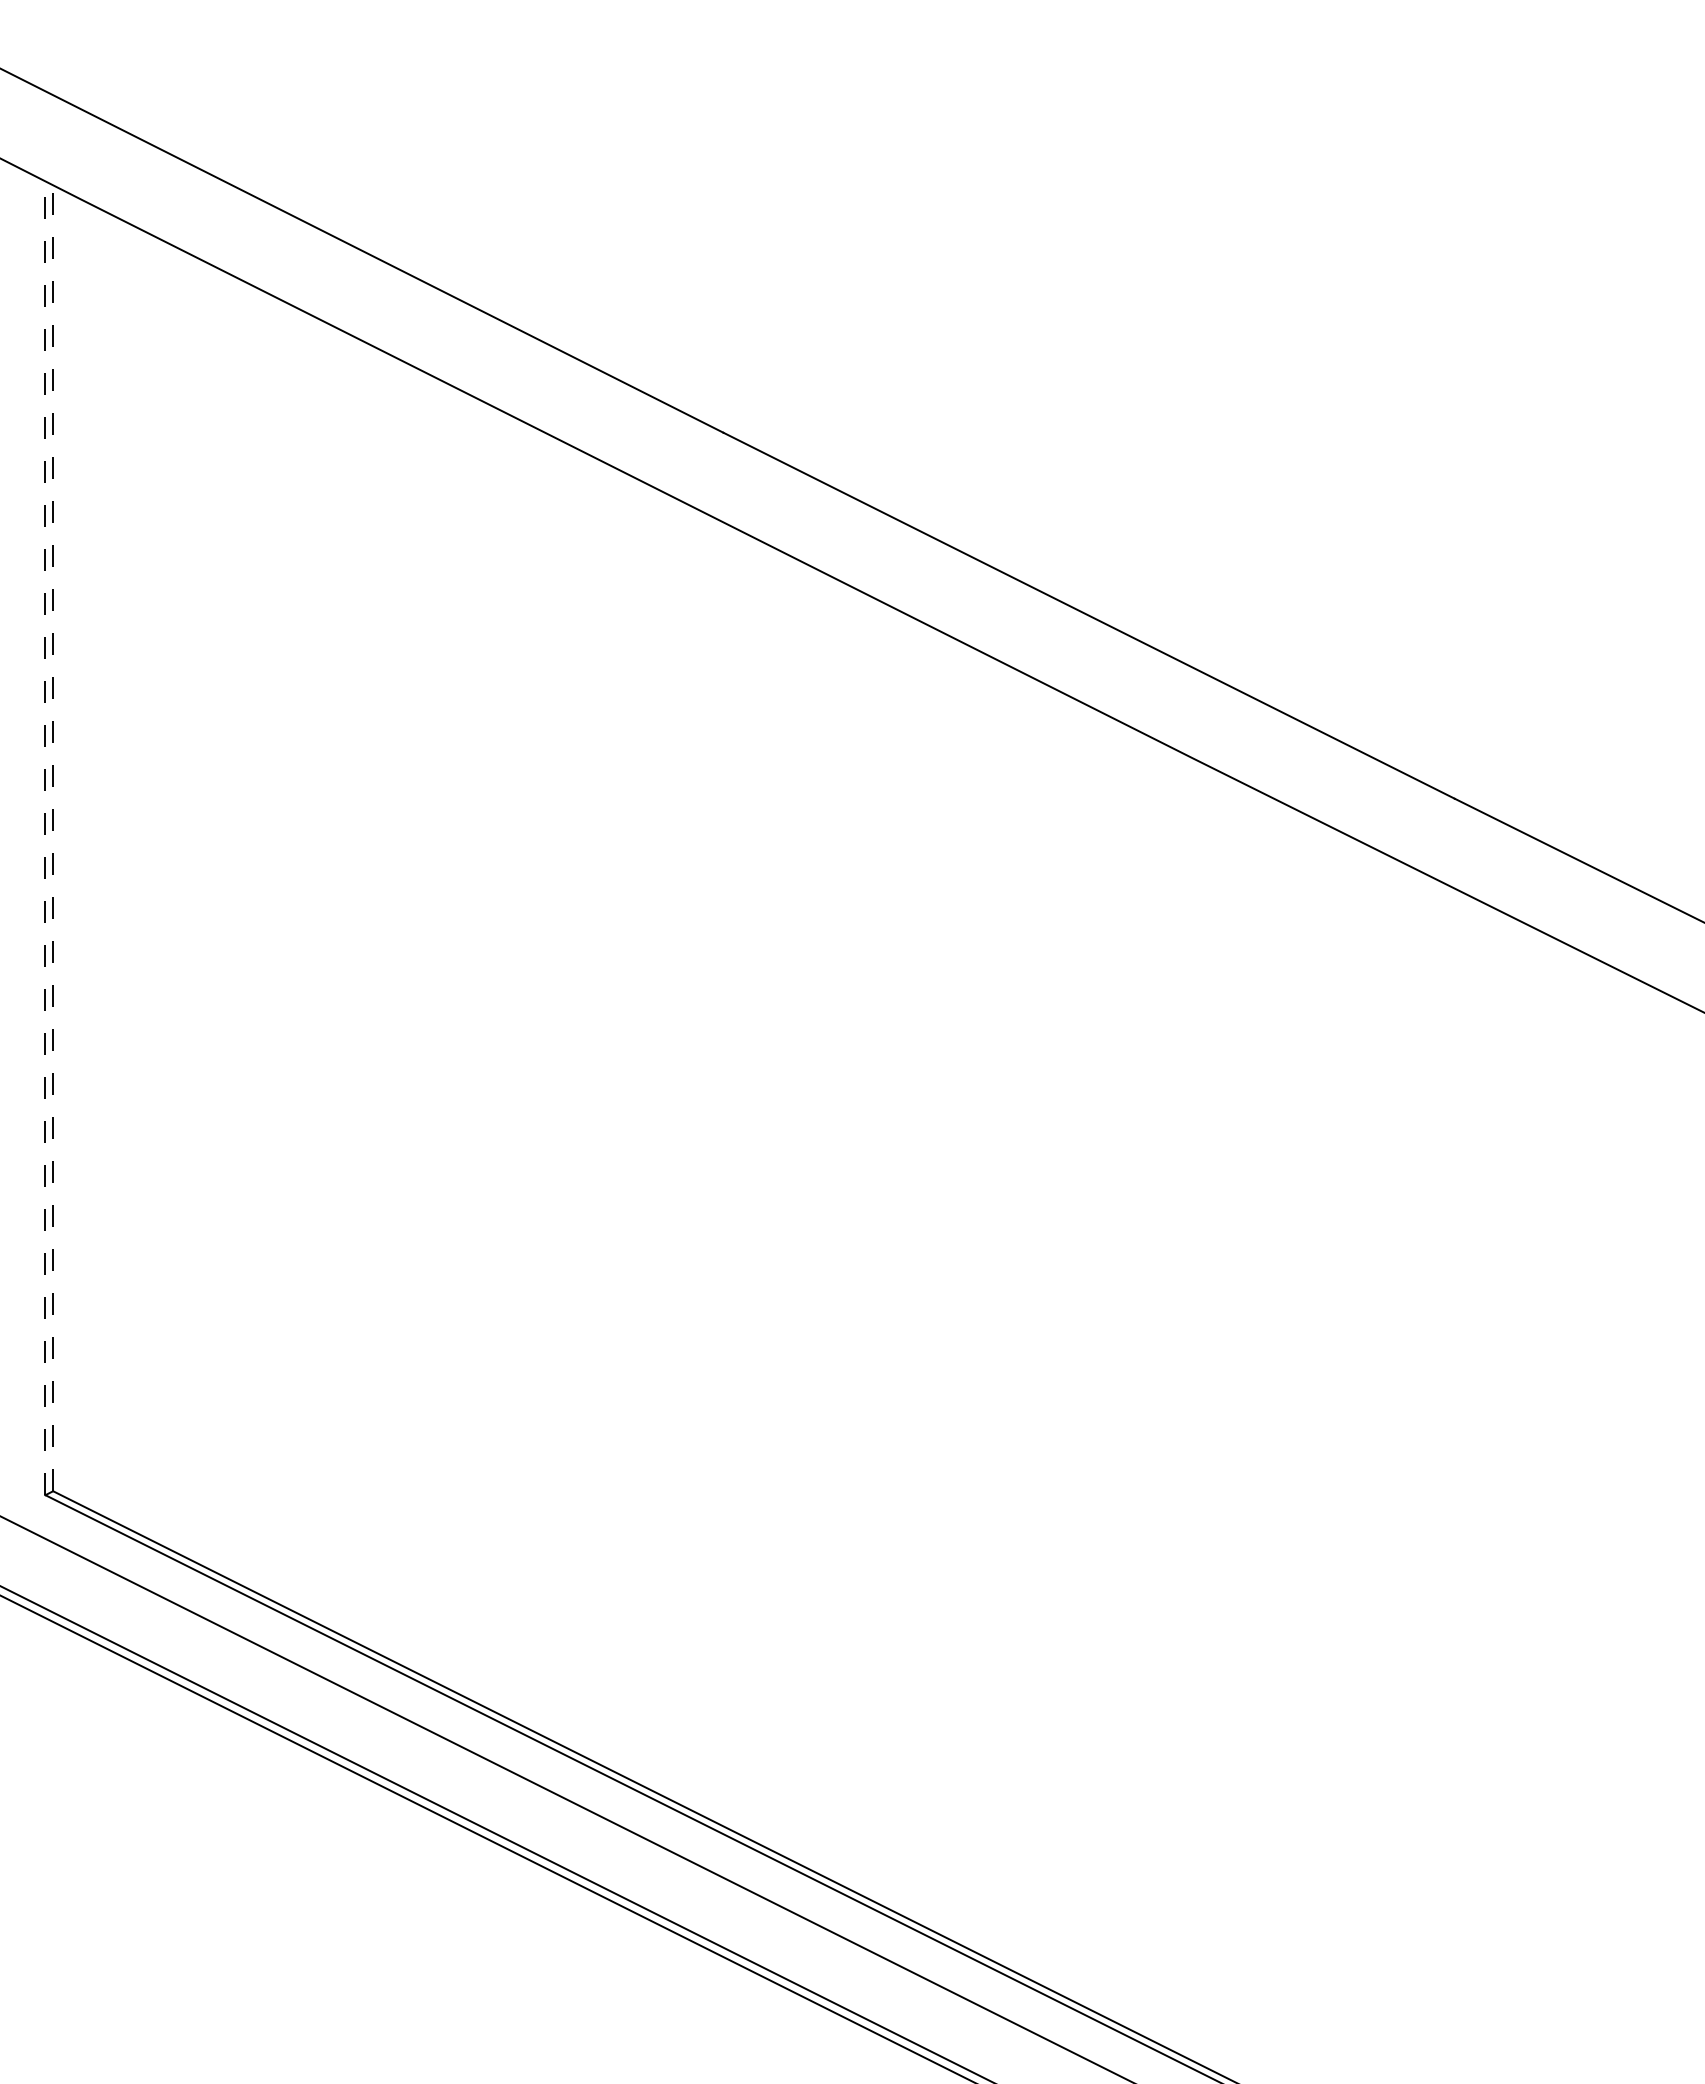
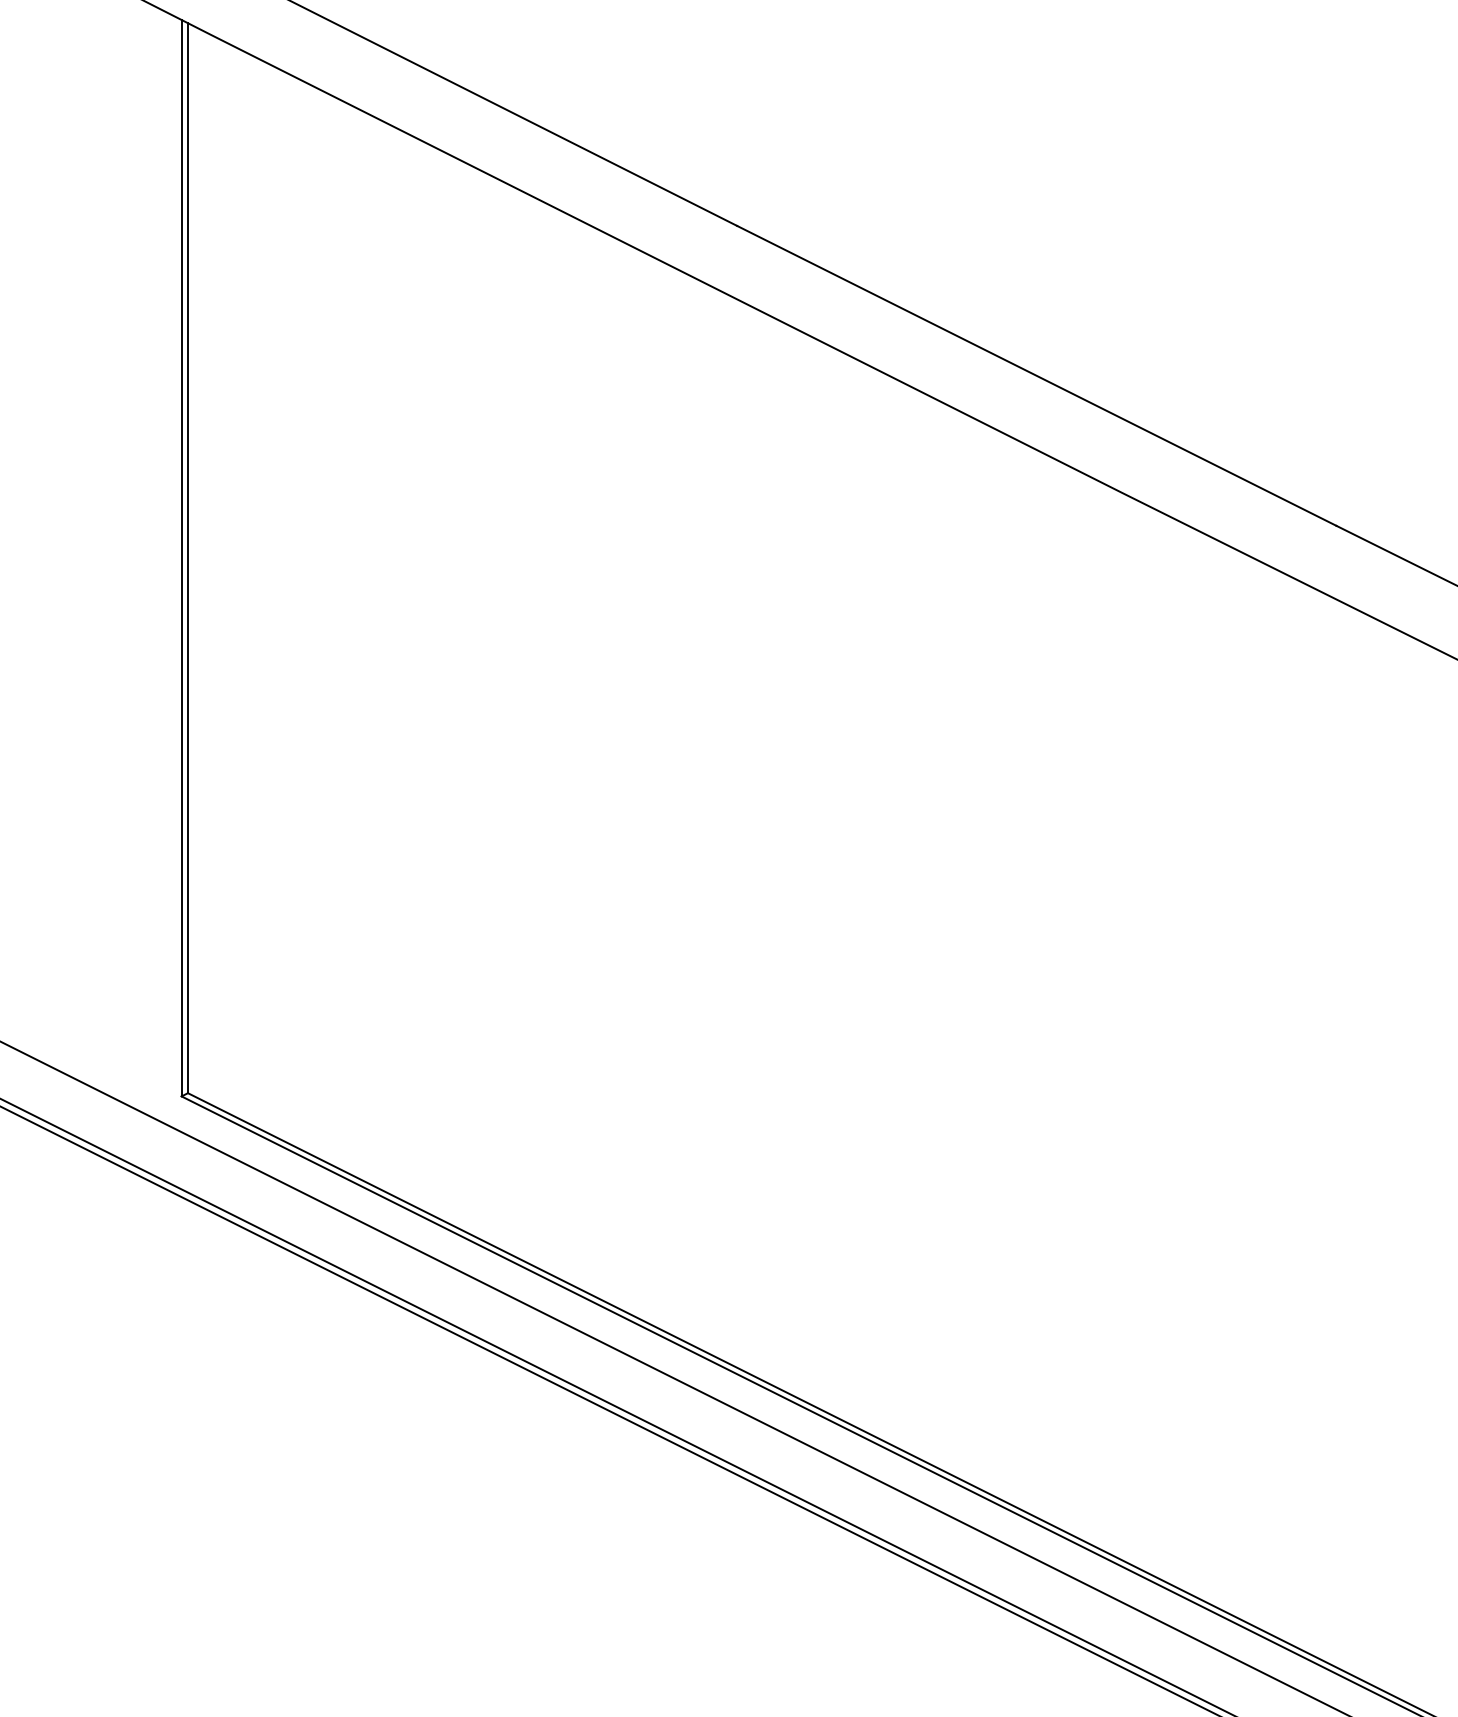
line: (45, 837) -> (181, 557), dashed -> solid
line: (52, 838) -> (187, 558), dashed -> solid

